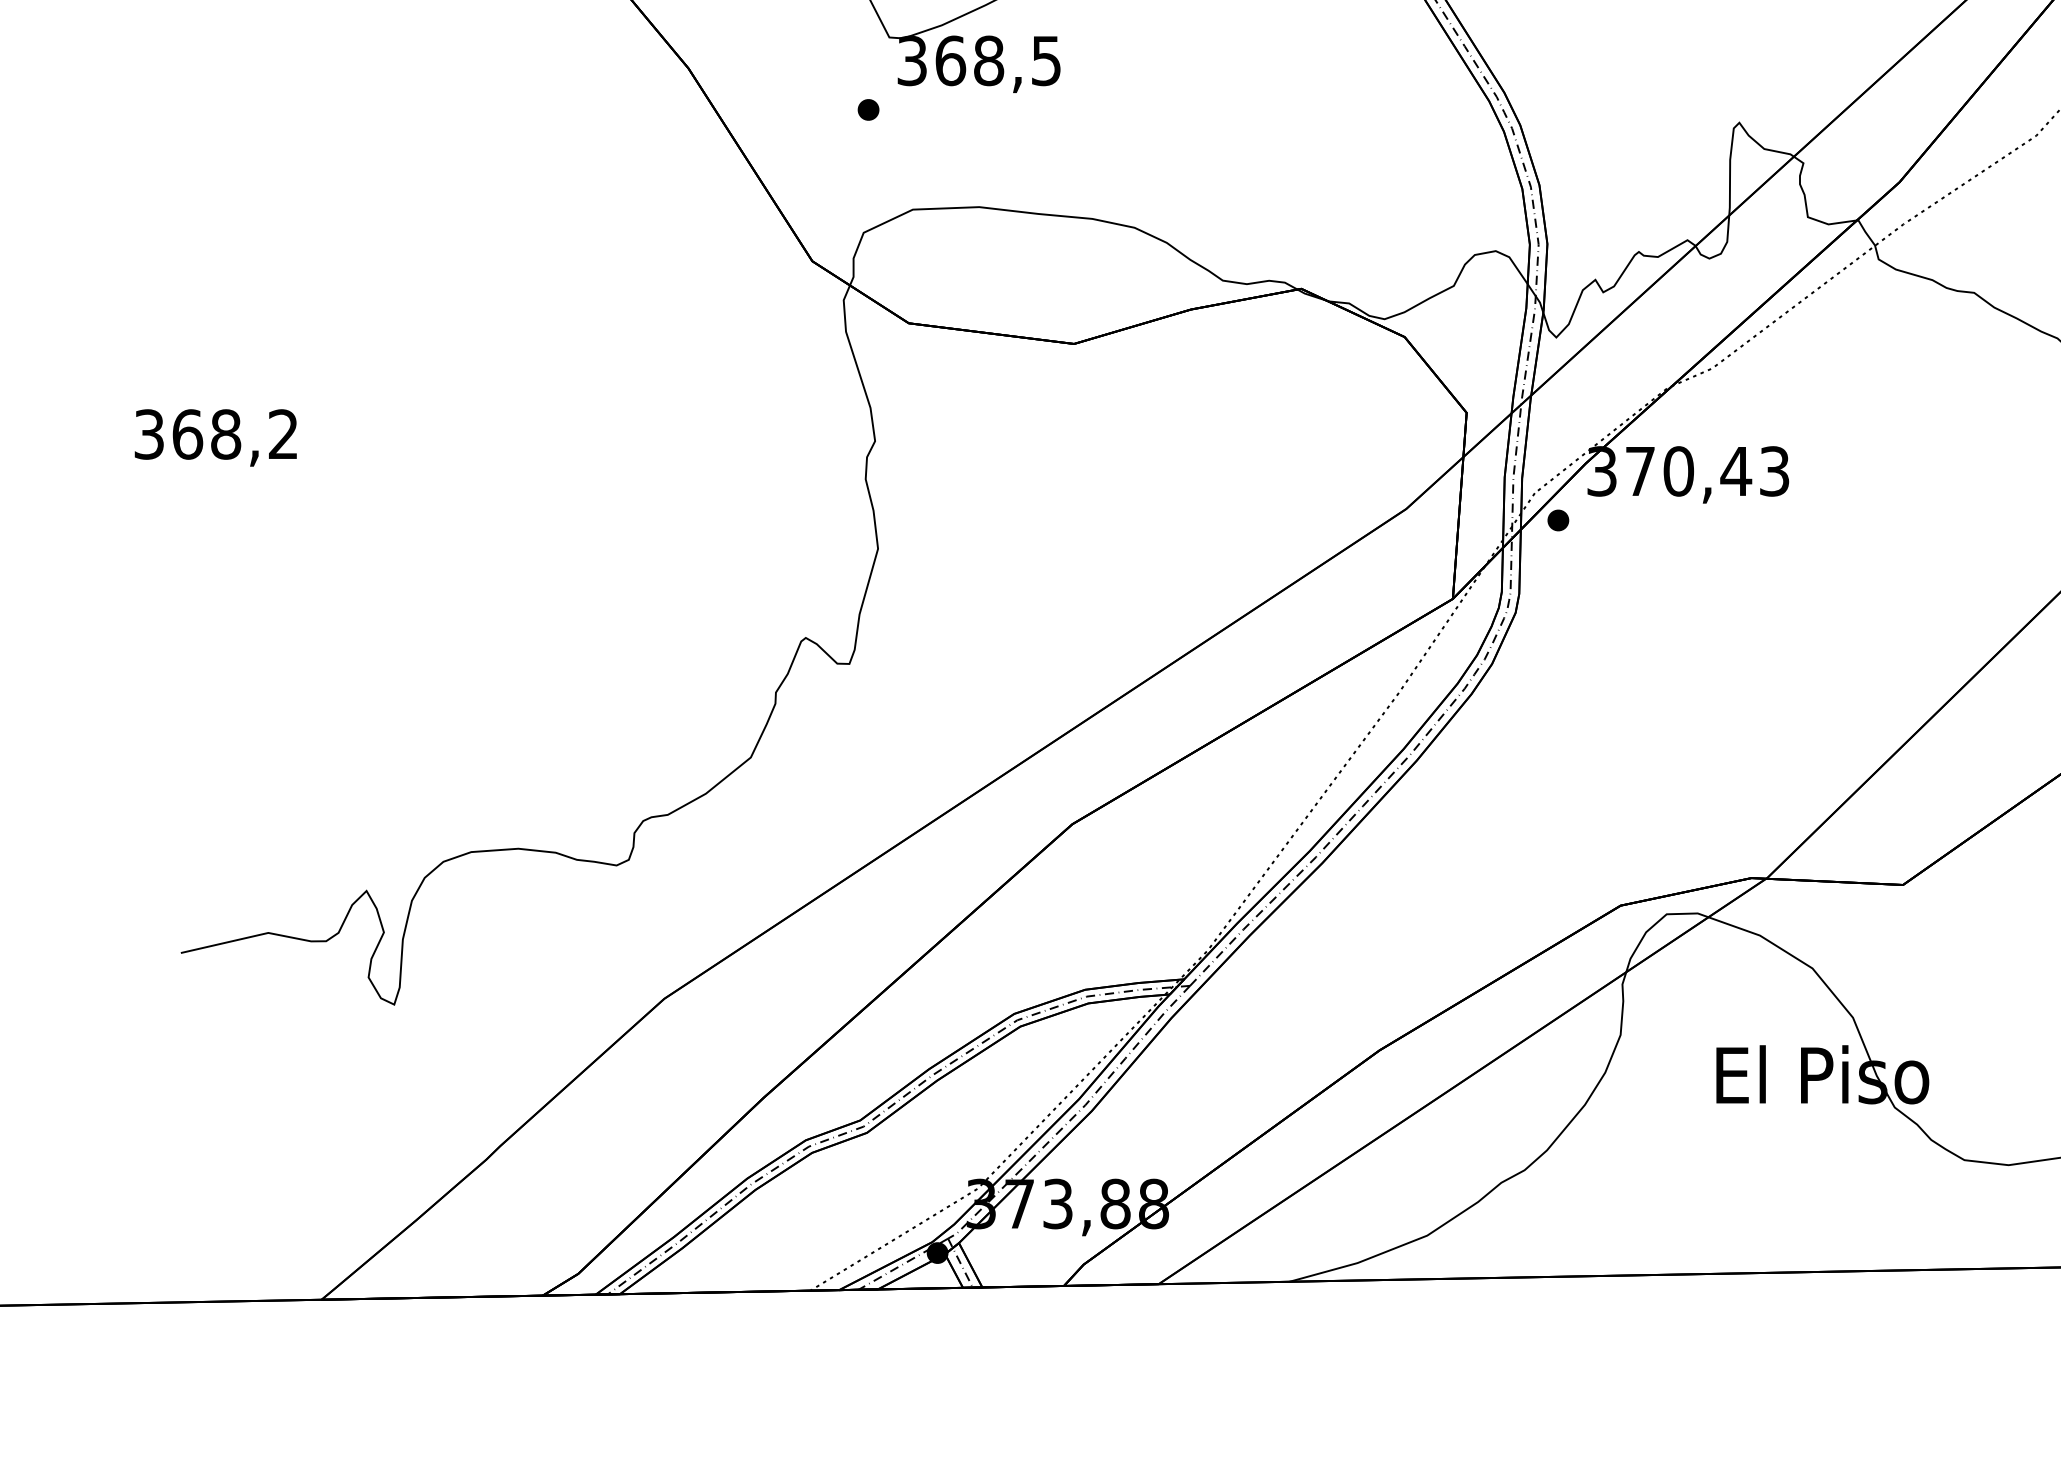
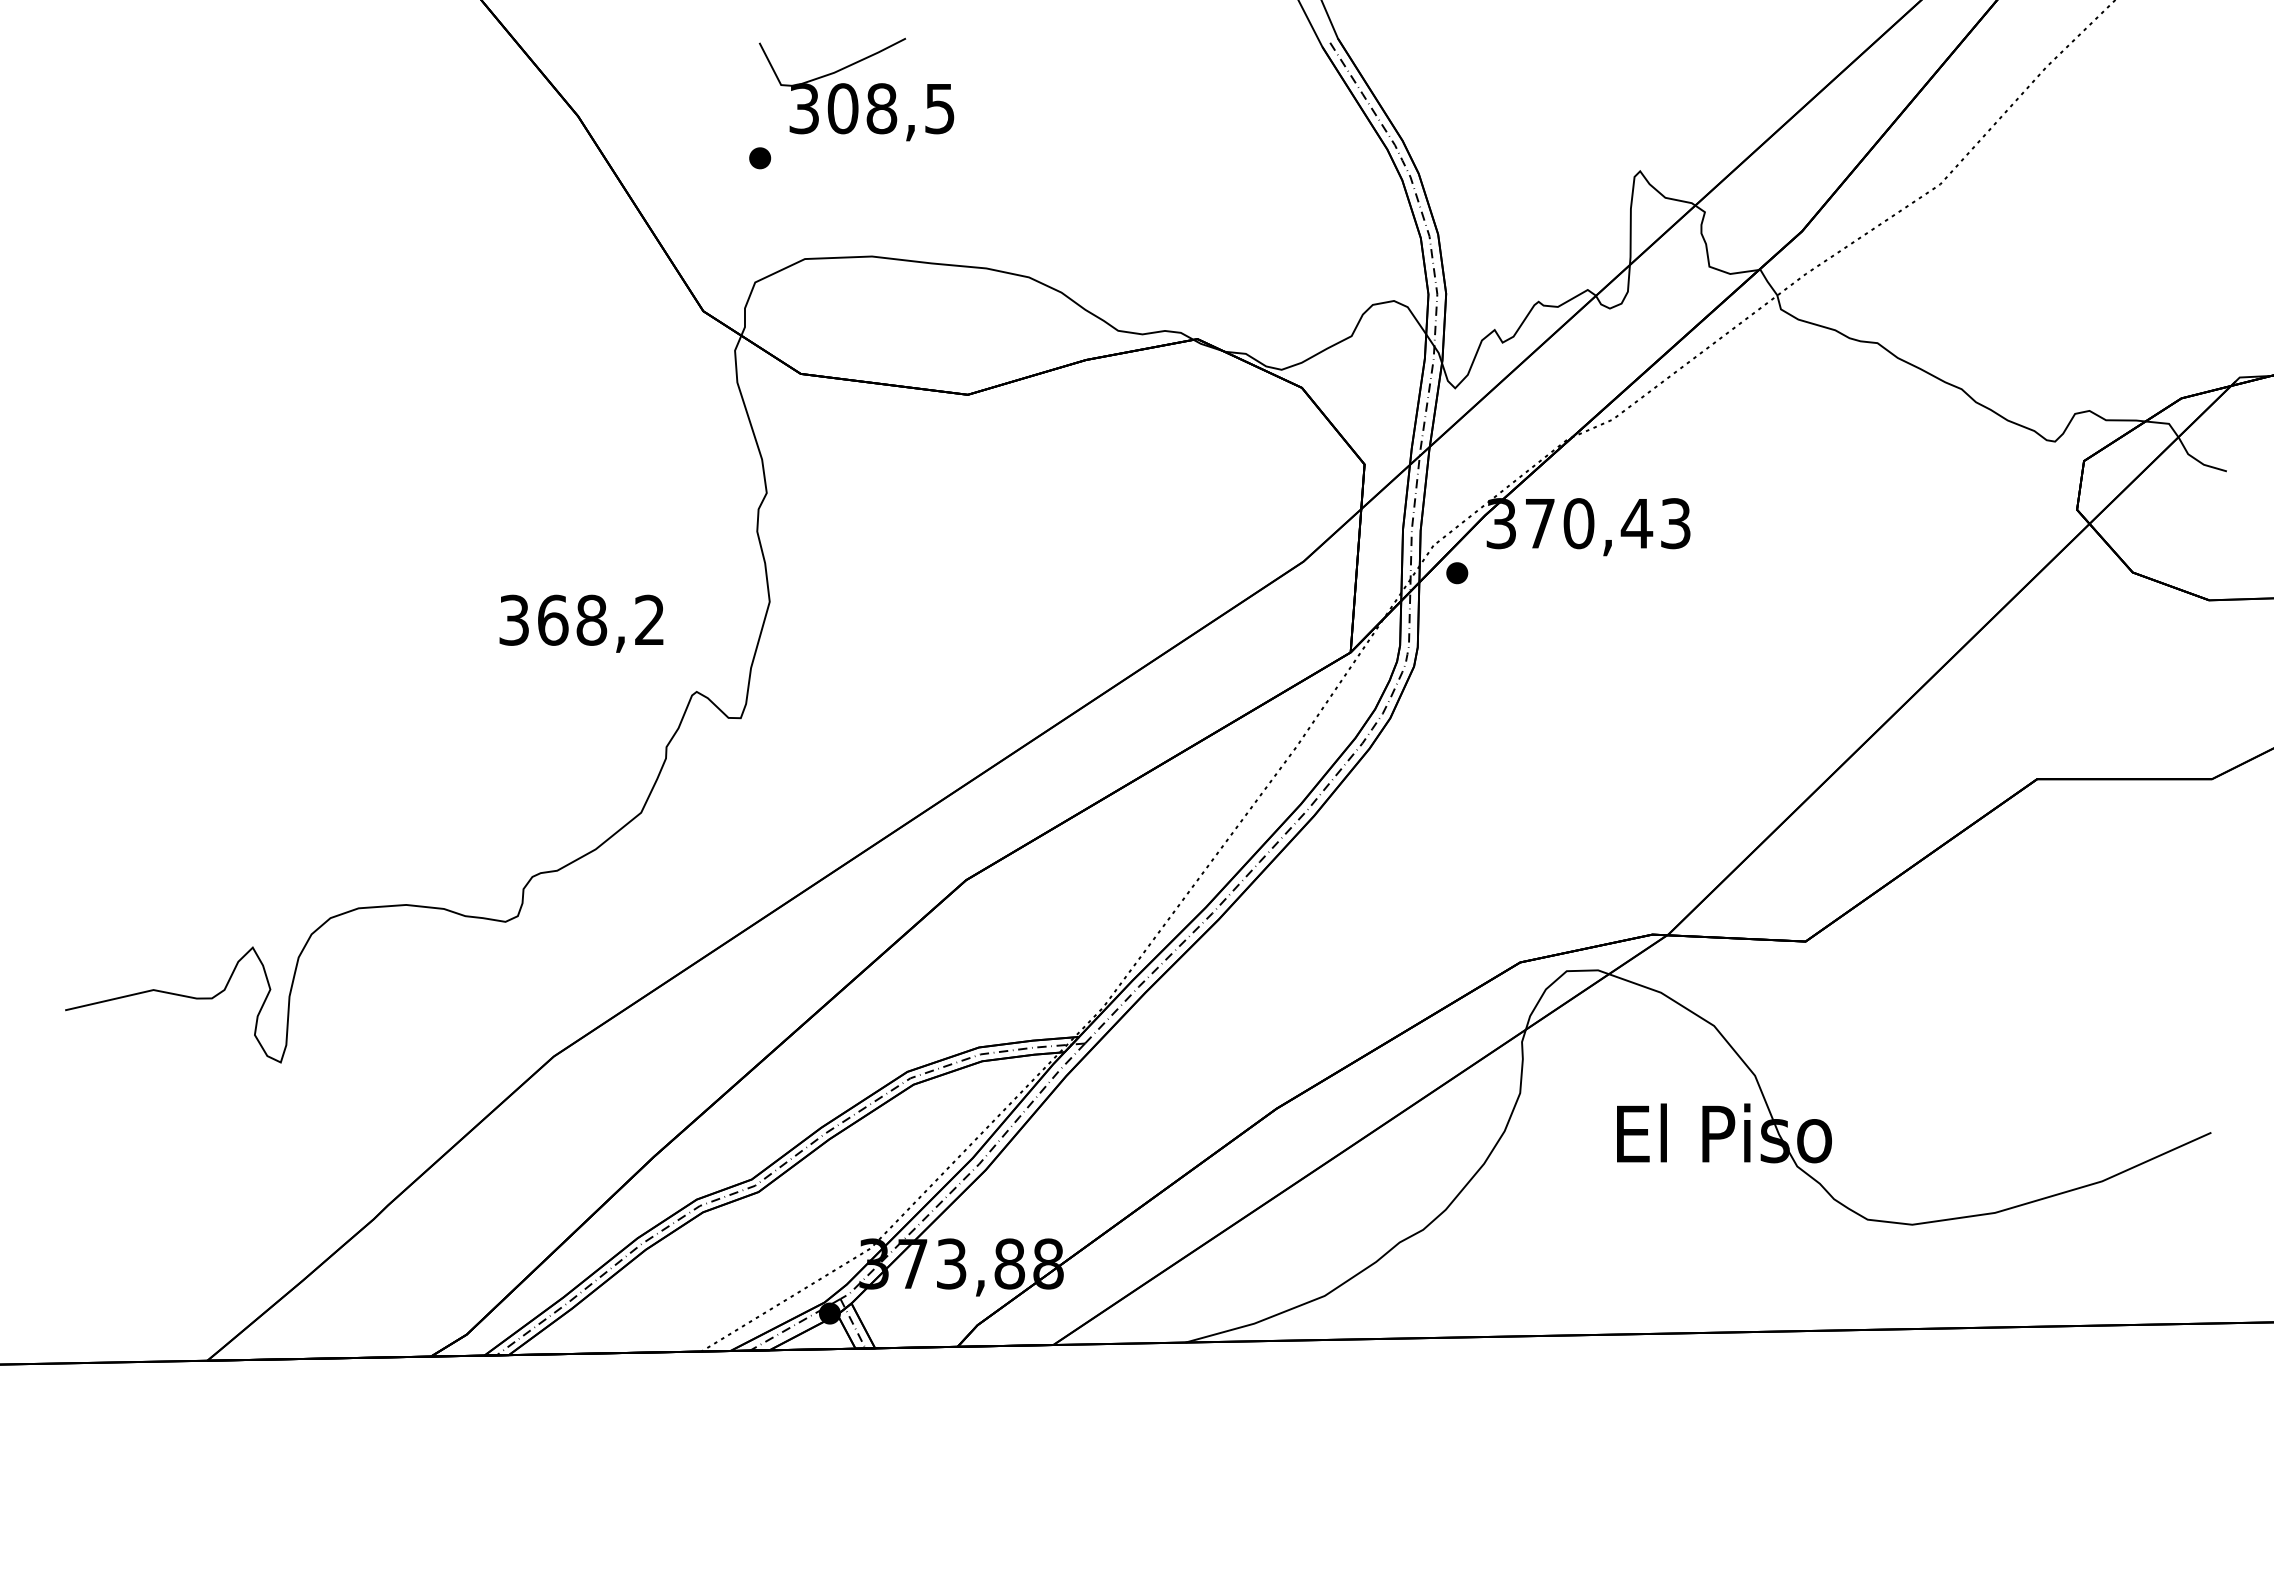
text: (950, 60) -> (842, 108), 368,5 -> 308,5
text: (215, 437) -> (581, 623), moved

